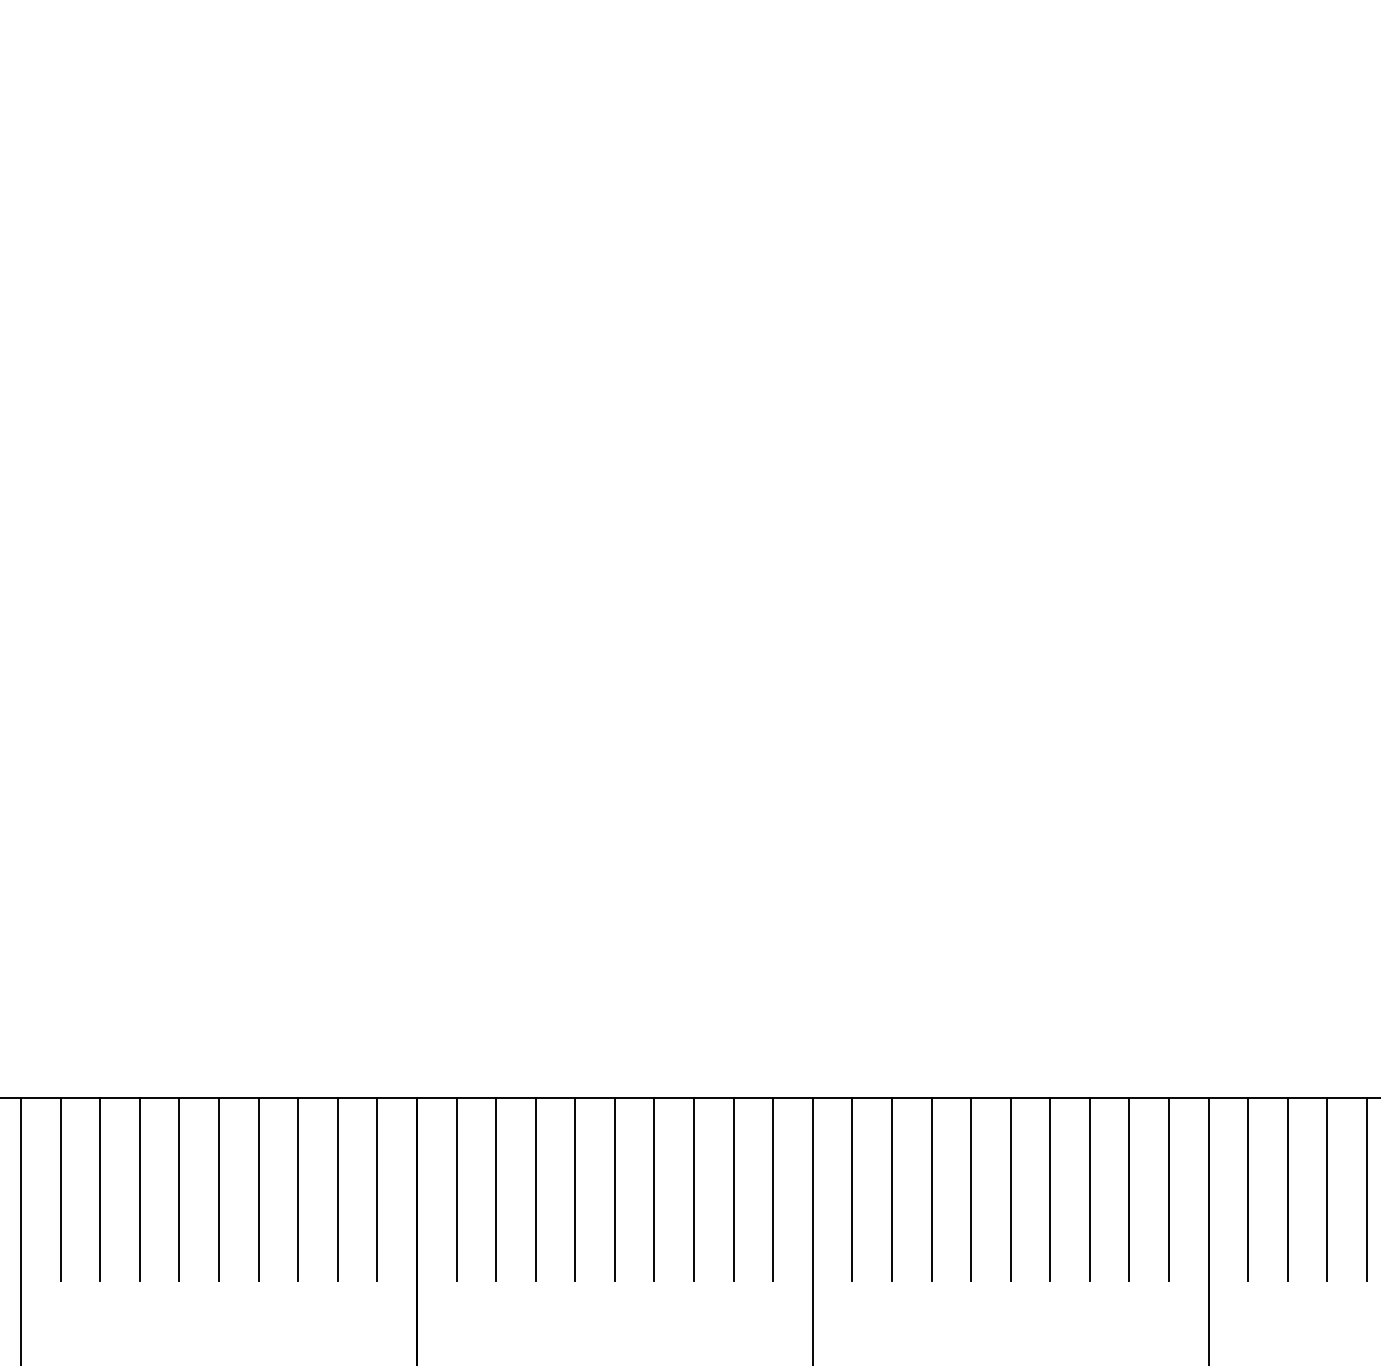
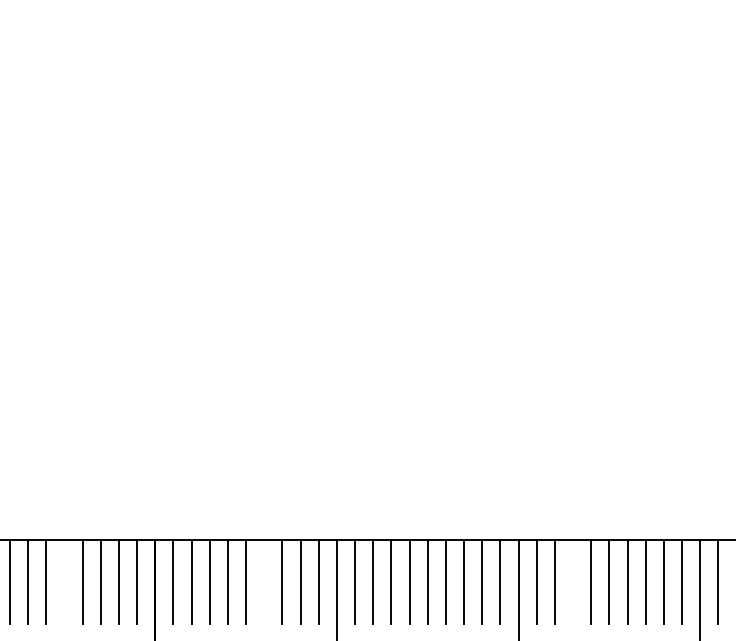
line: (219, 1188) -> (64, 581), removed
line: (654, 1188) -> (264, 581), removed
line: (1328, 1188) -> (573, 581), removed

